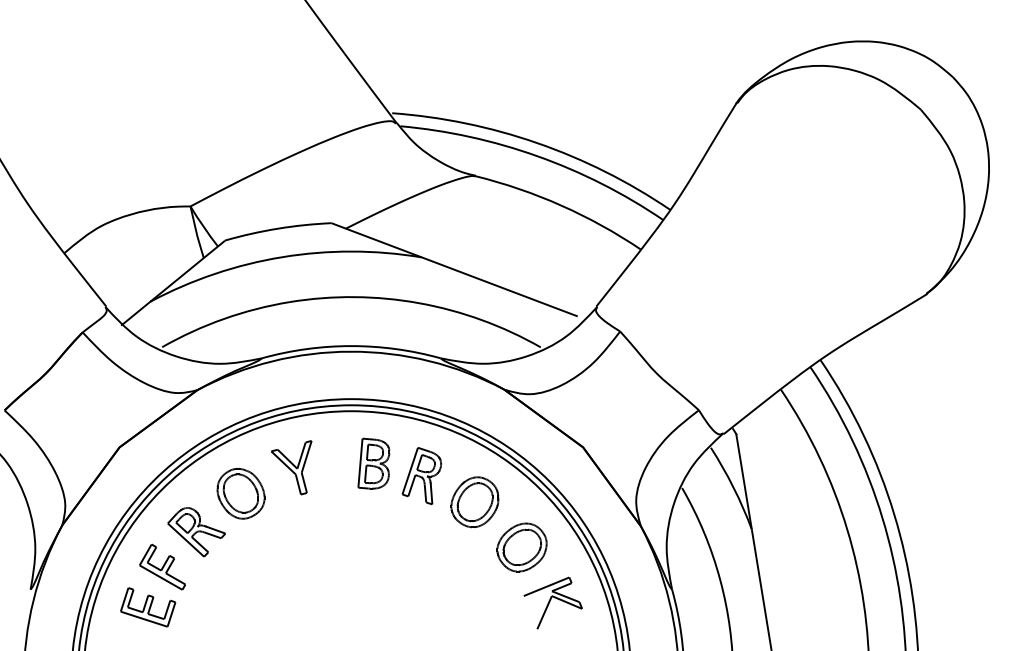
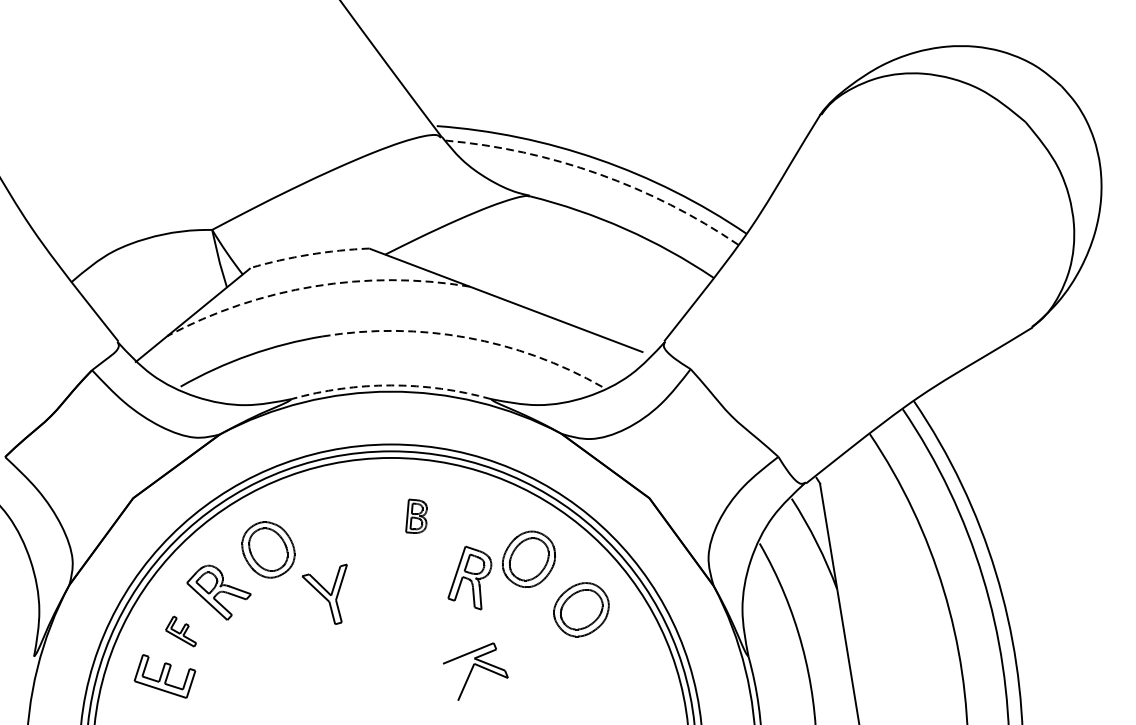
arc: (537, 156) -> (598, 174), solid -> dashed
arc: (277, 228) -> (309, 254), solid -> dashed
arc: (282, 257) -> (314, 286), solid -> dashed
arc: (419, 303) -> (467, 337), solid -> dashed
arc: (351, 346) -> (391, 385), solid -> dashed
part: (373, 463) -> (415, 516), size x0.6
part: (291, 467) -> (324, 594), moved
part: (421, 476) -> (469, 578), moved
part: (162, 566) -> (180, 630), size x0.6
part: (552, 602) -> (475, 670), moved

